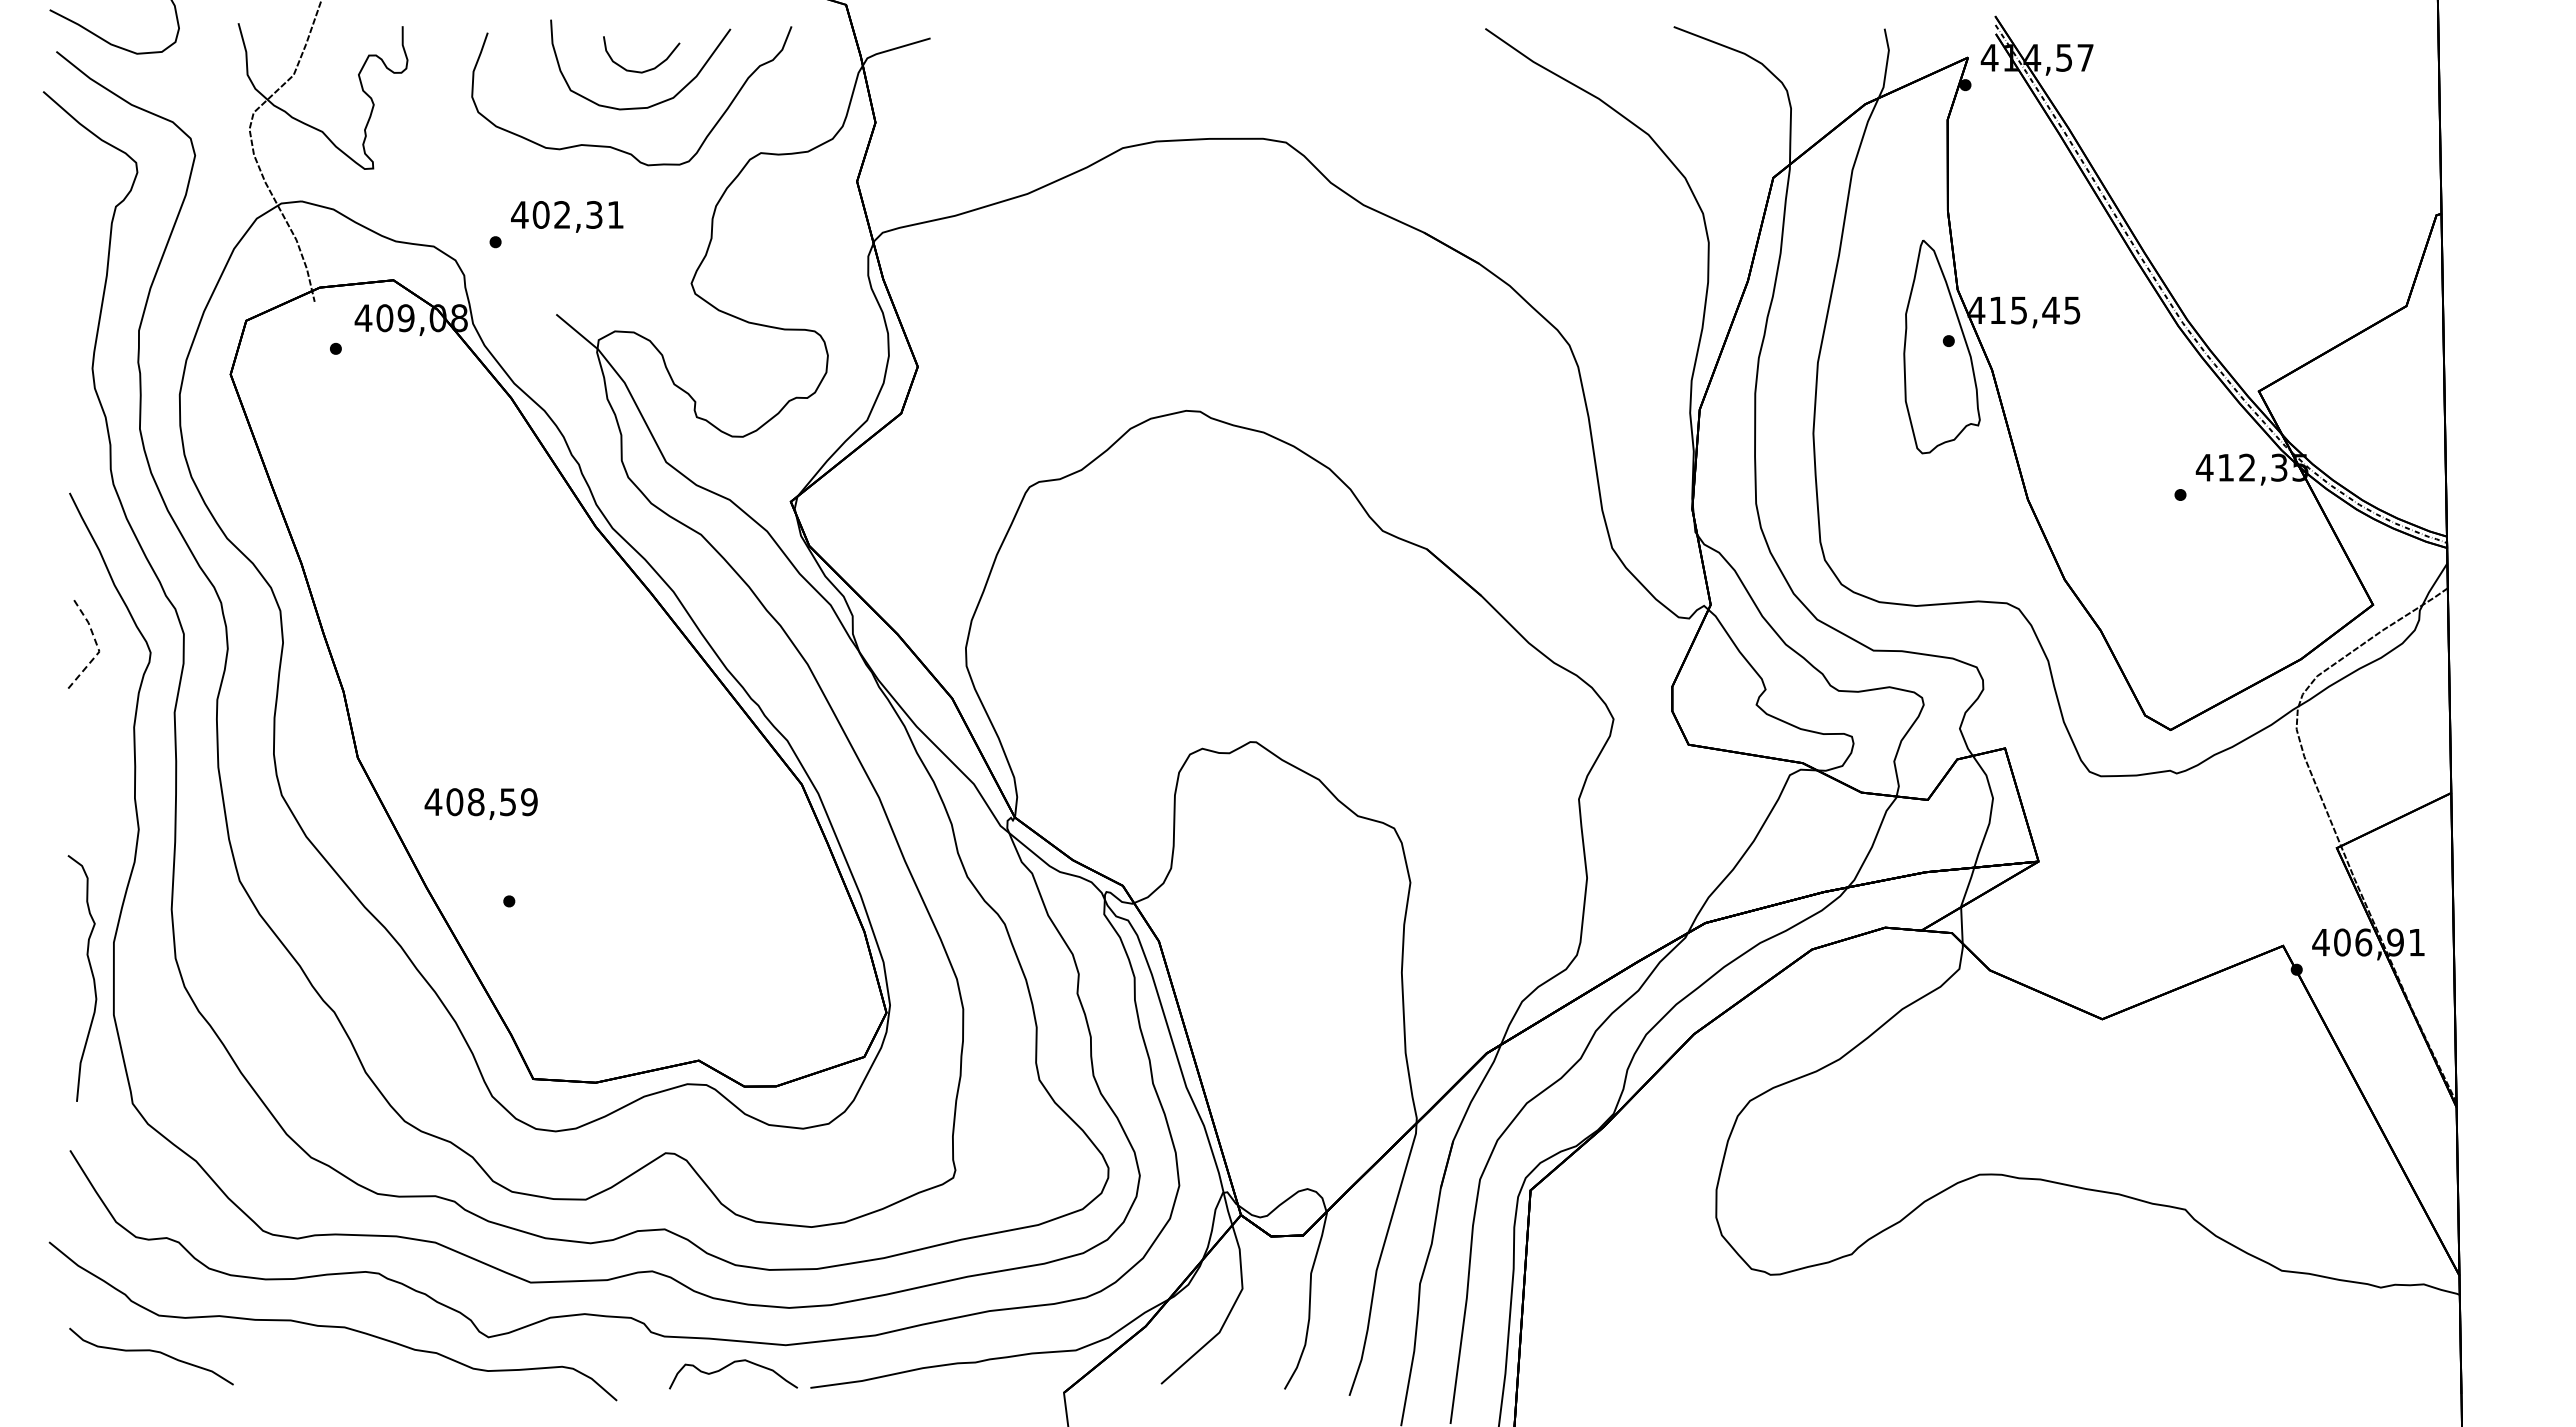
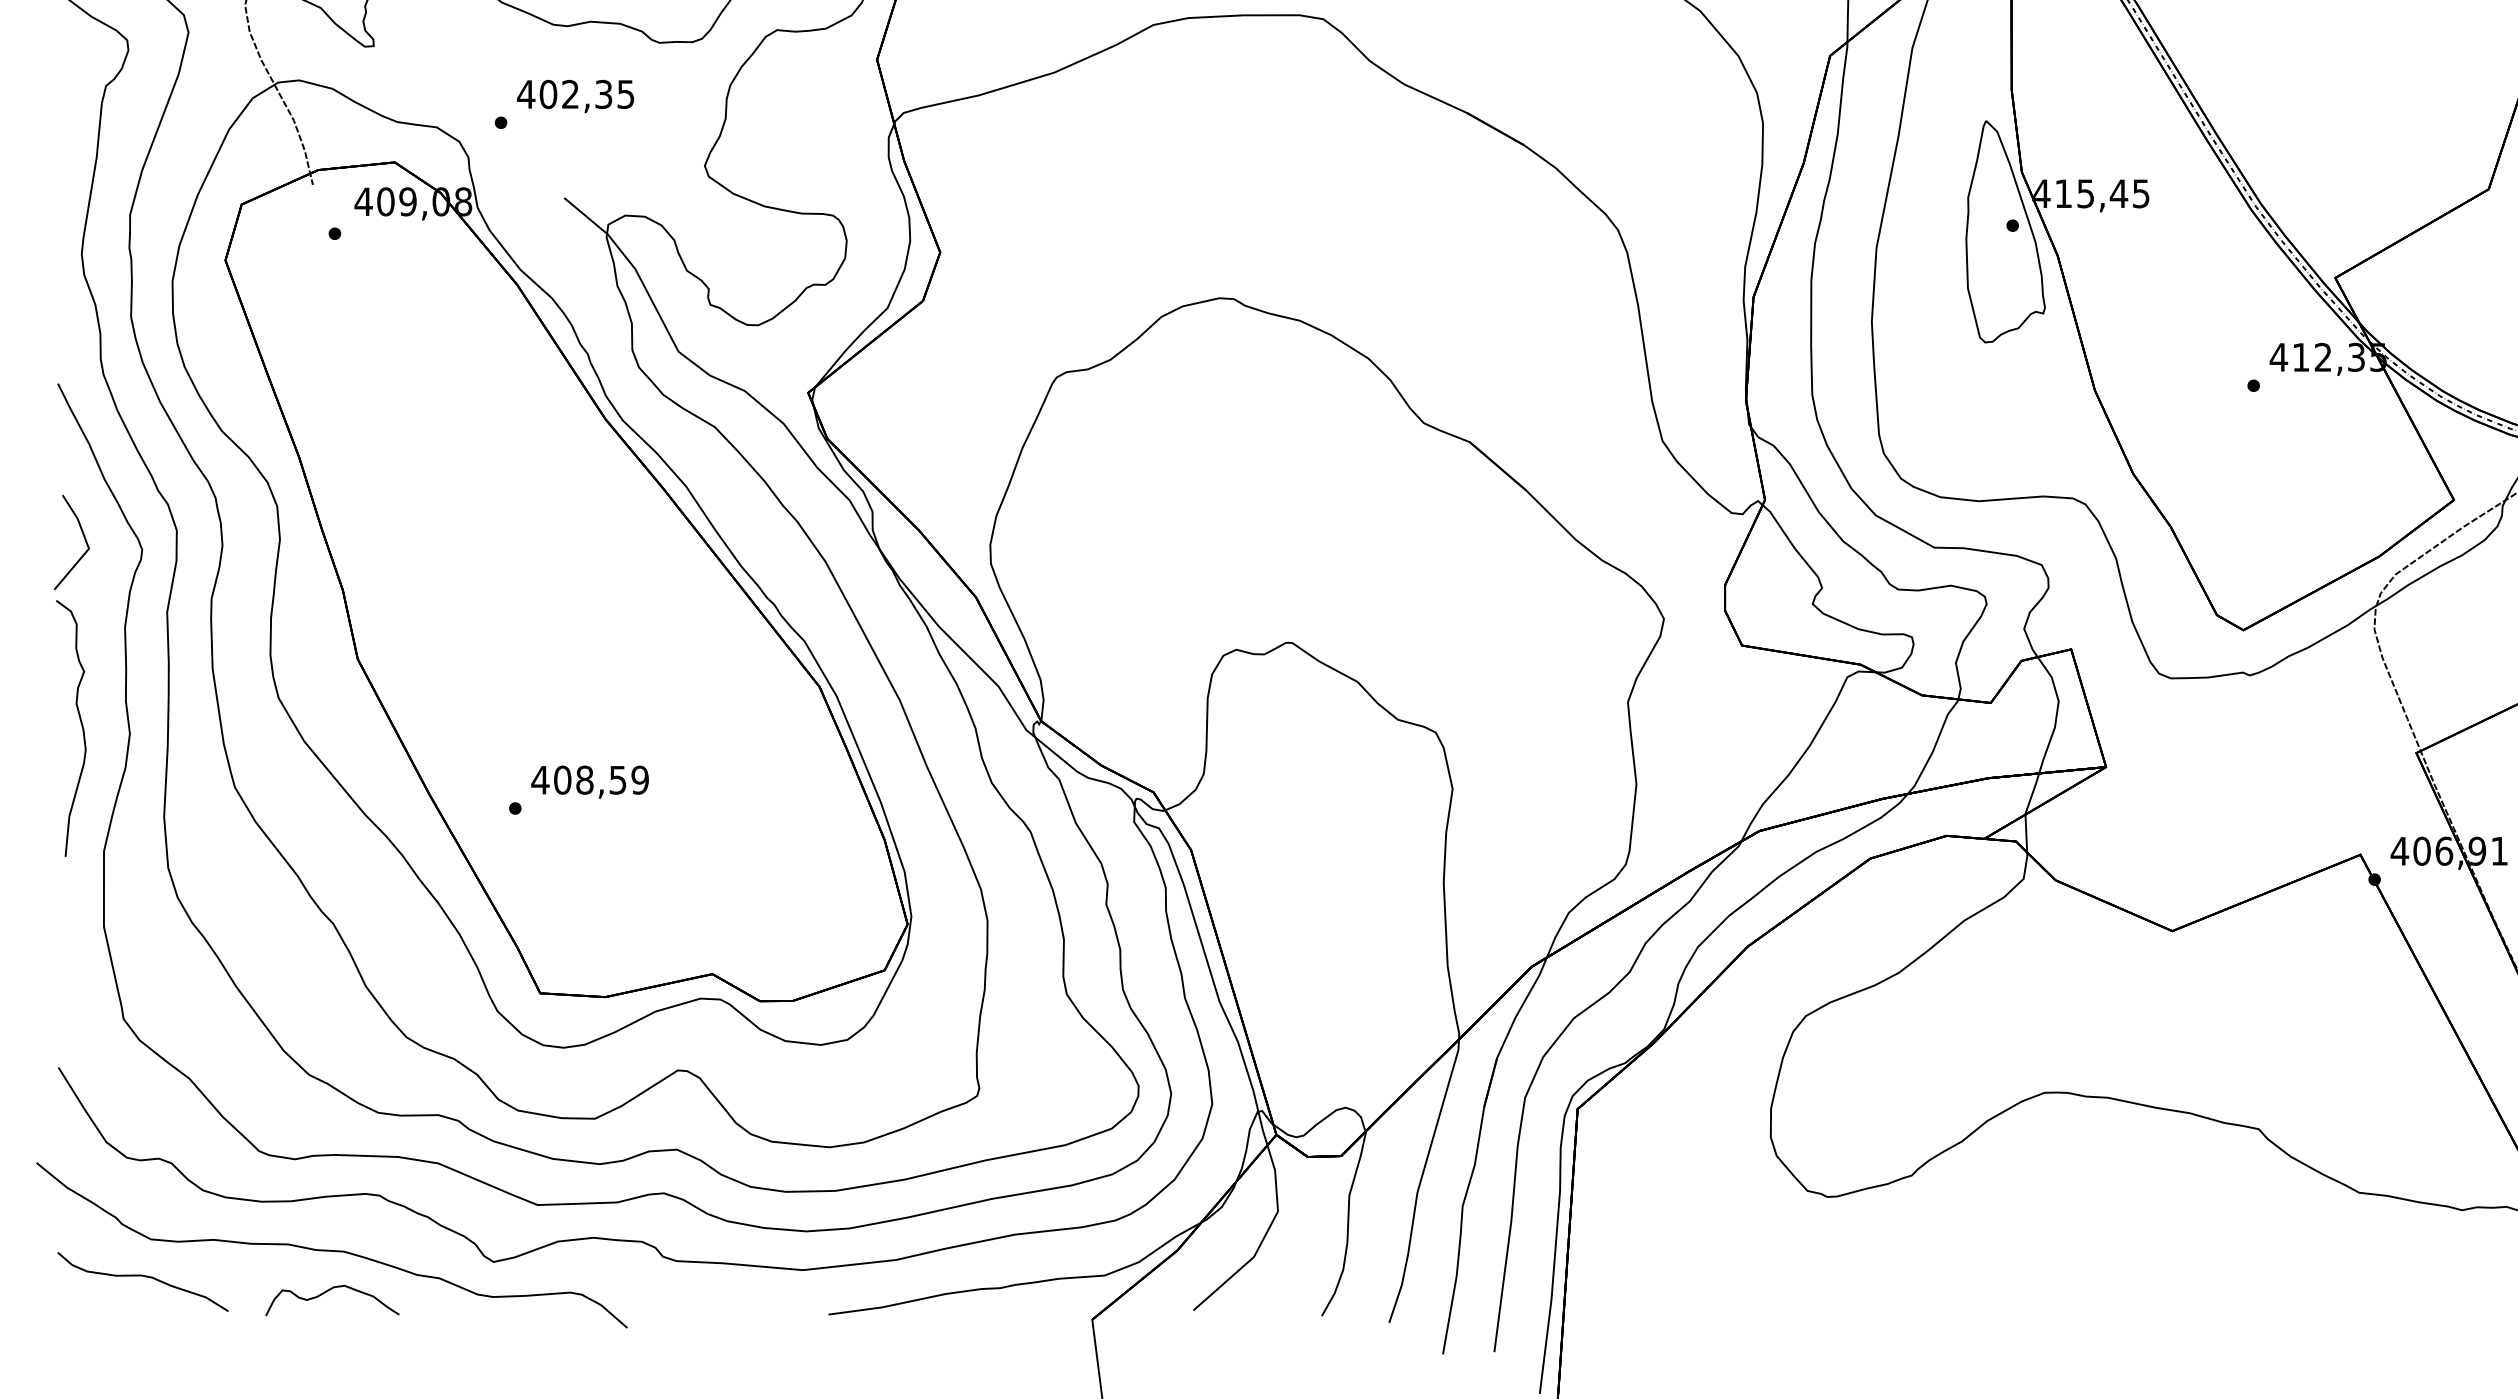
text: (615, 214) -> (625, 93), 402,31 -> 402,35
line: (98, 648) -> (87, 545), dashed -> solid
text: (480, 803) -> (589, 781), moved
curve: (91, 974) -> (80, 724), moved
curve: (728, 1366) -> (327, 1292), moved

